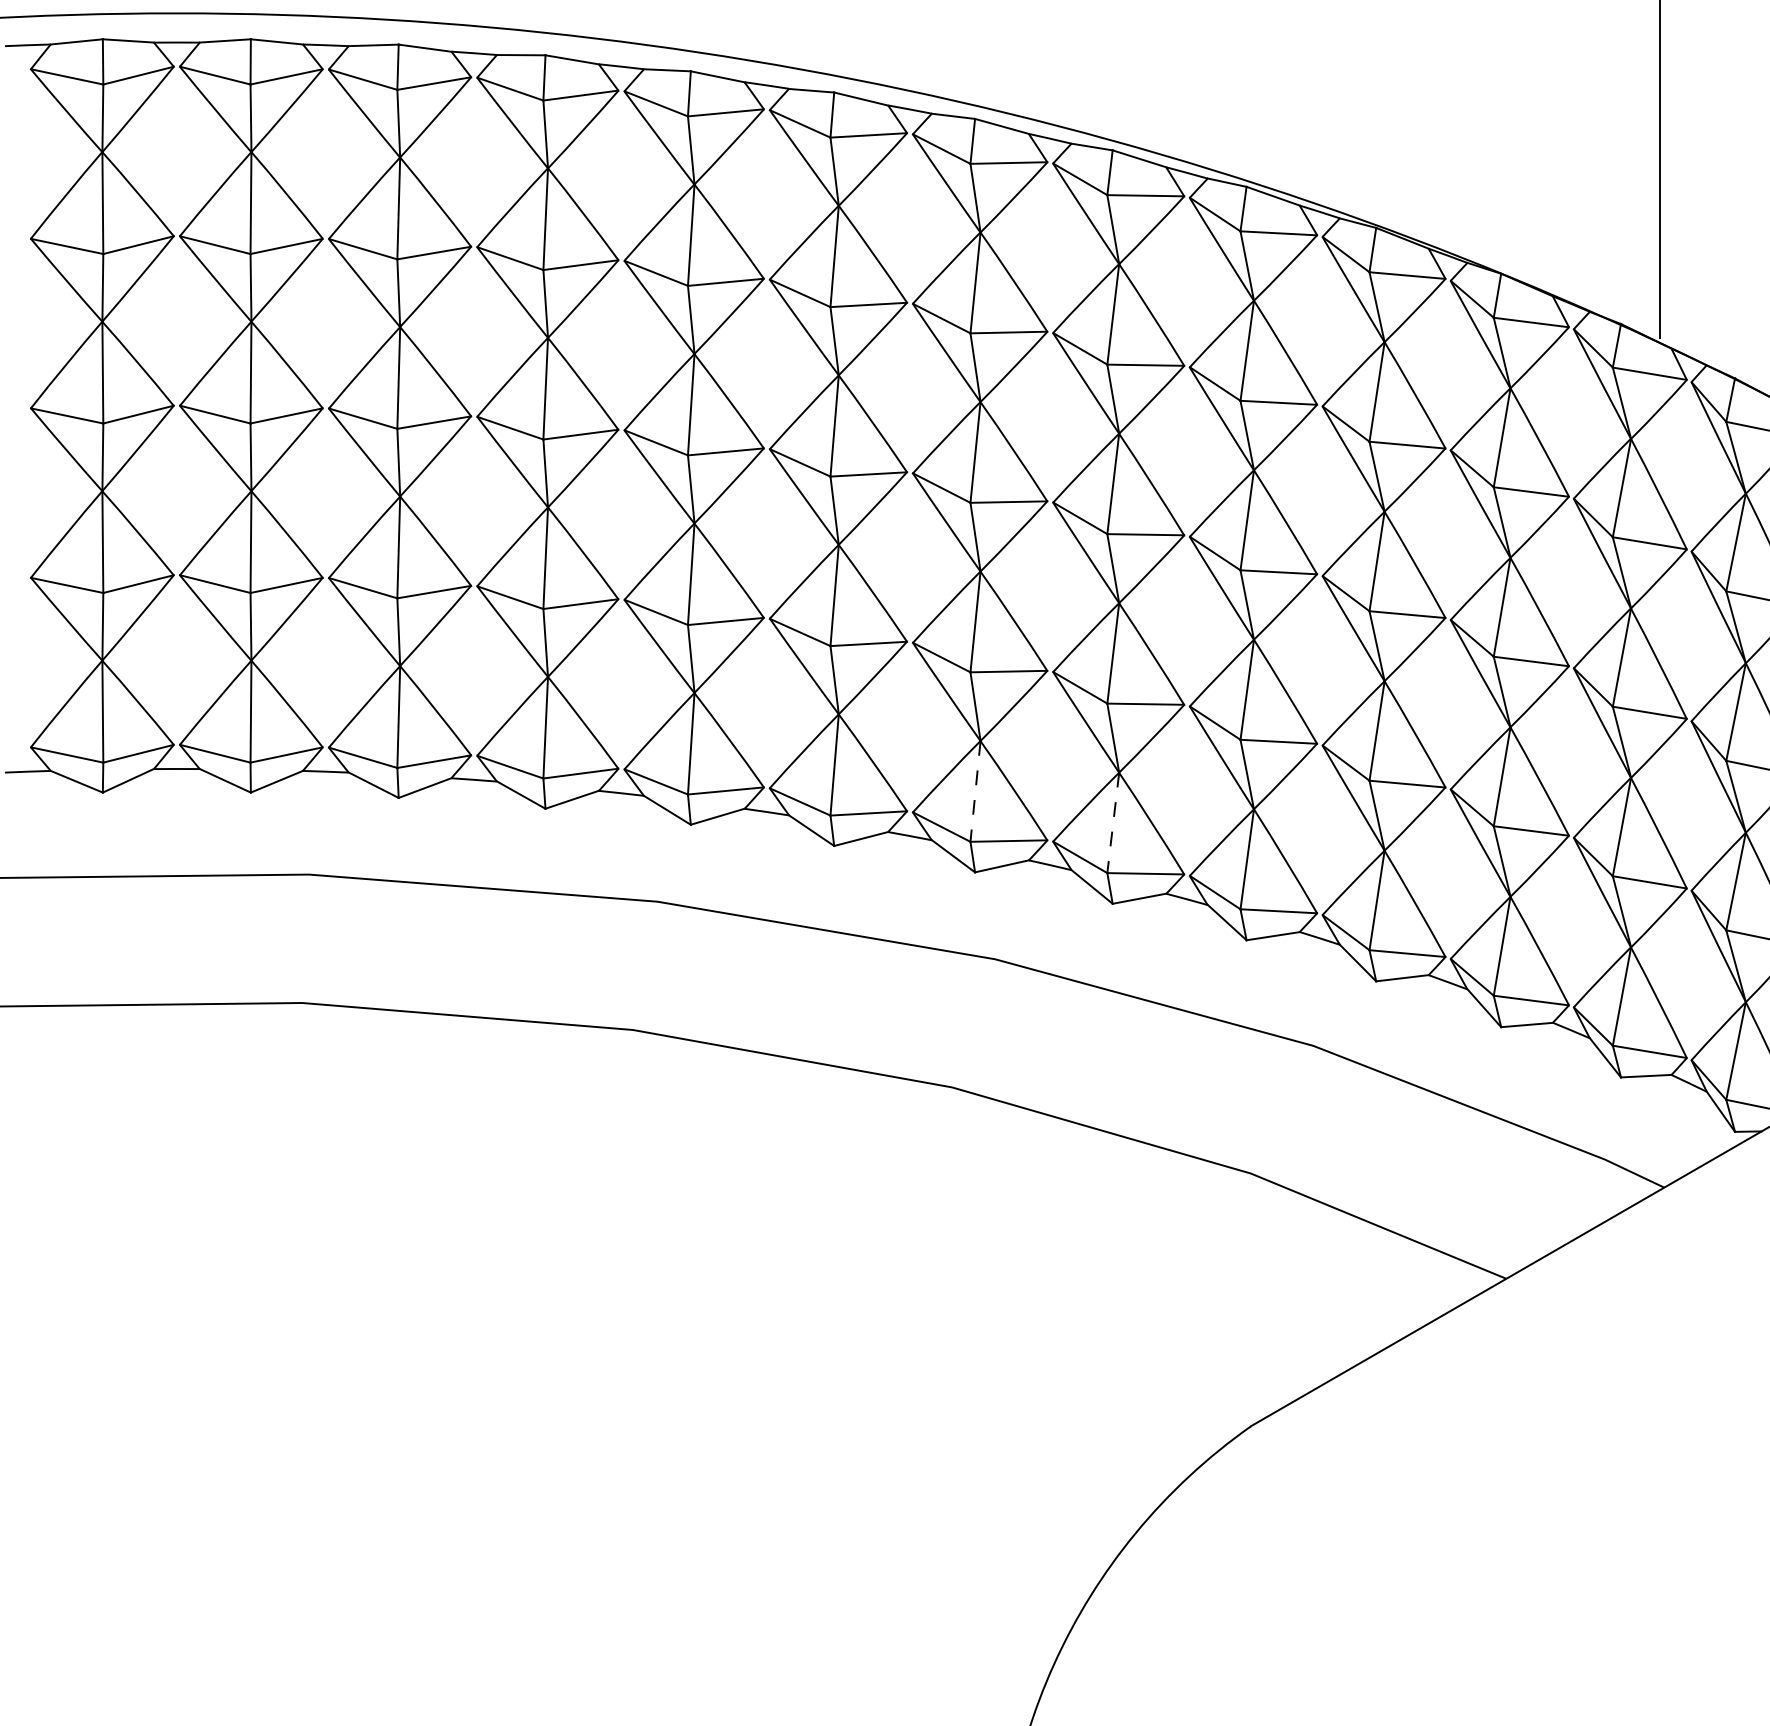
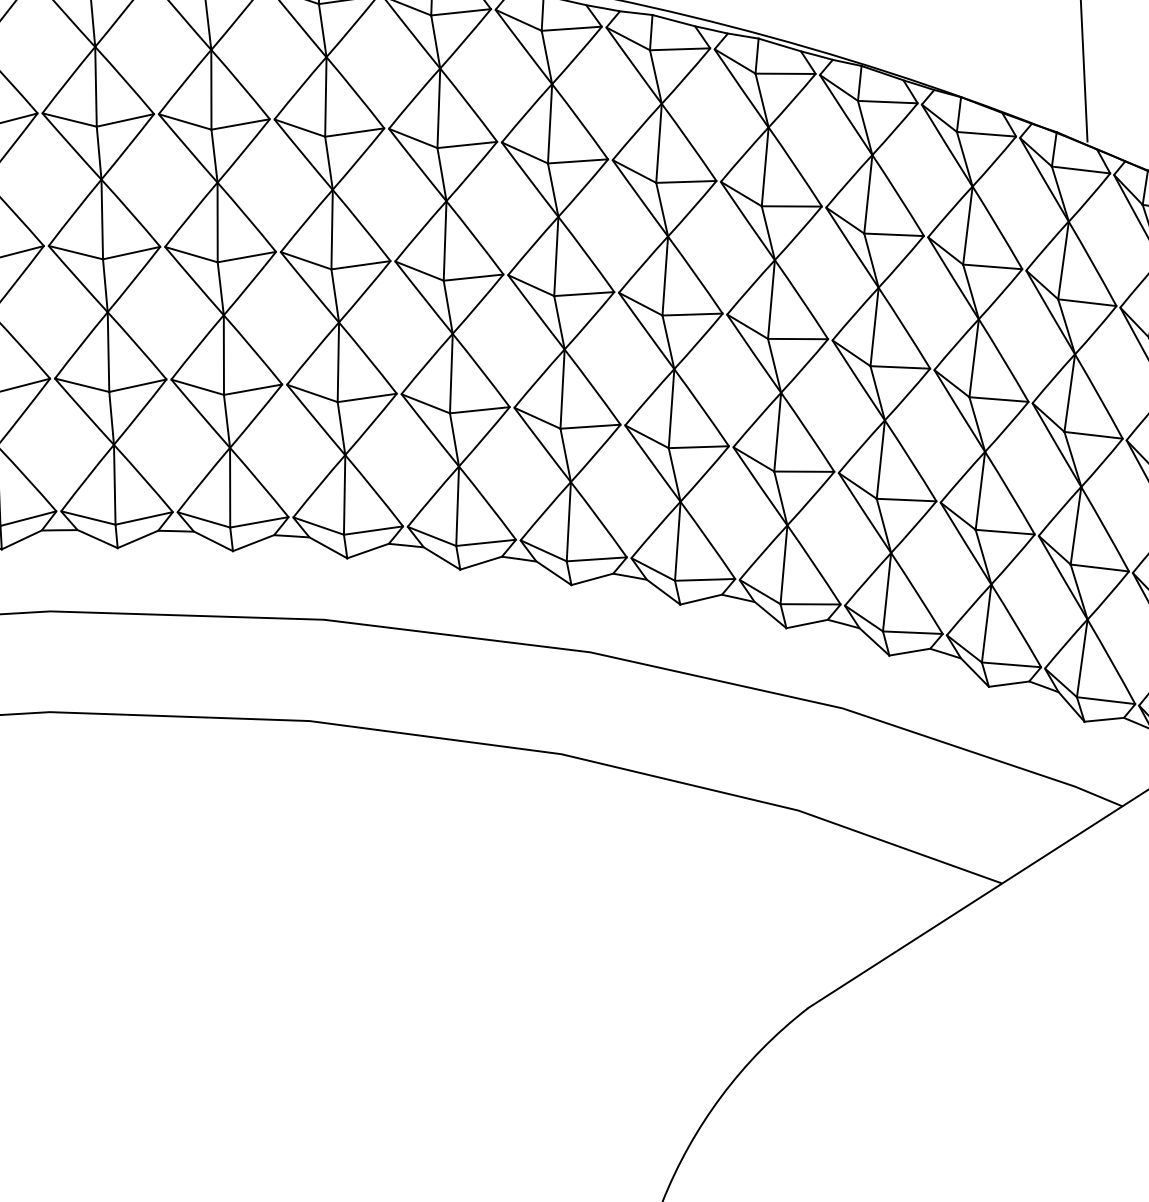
line: (975, 791) -> (568, 521), dashed -> solid
line: (1113, 822) -> (677, 540), dashed -> solid

